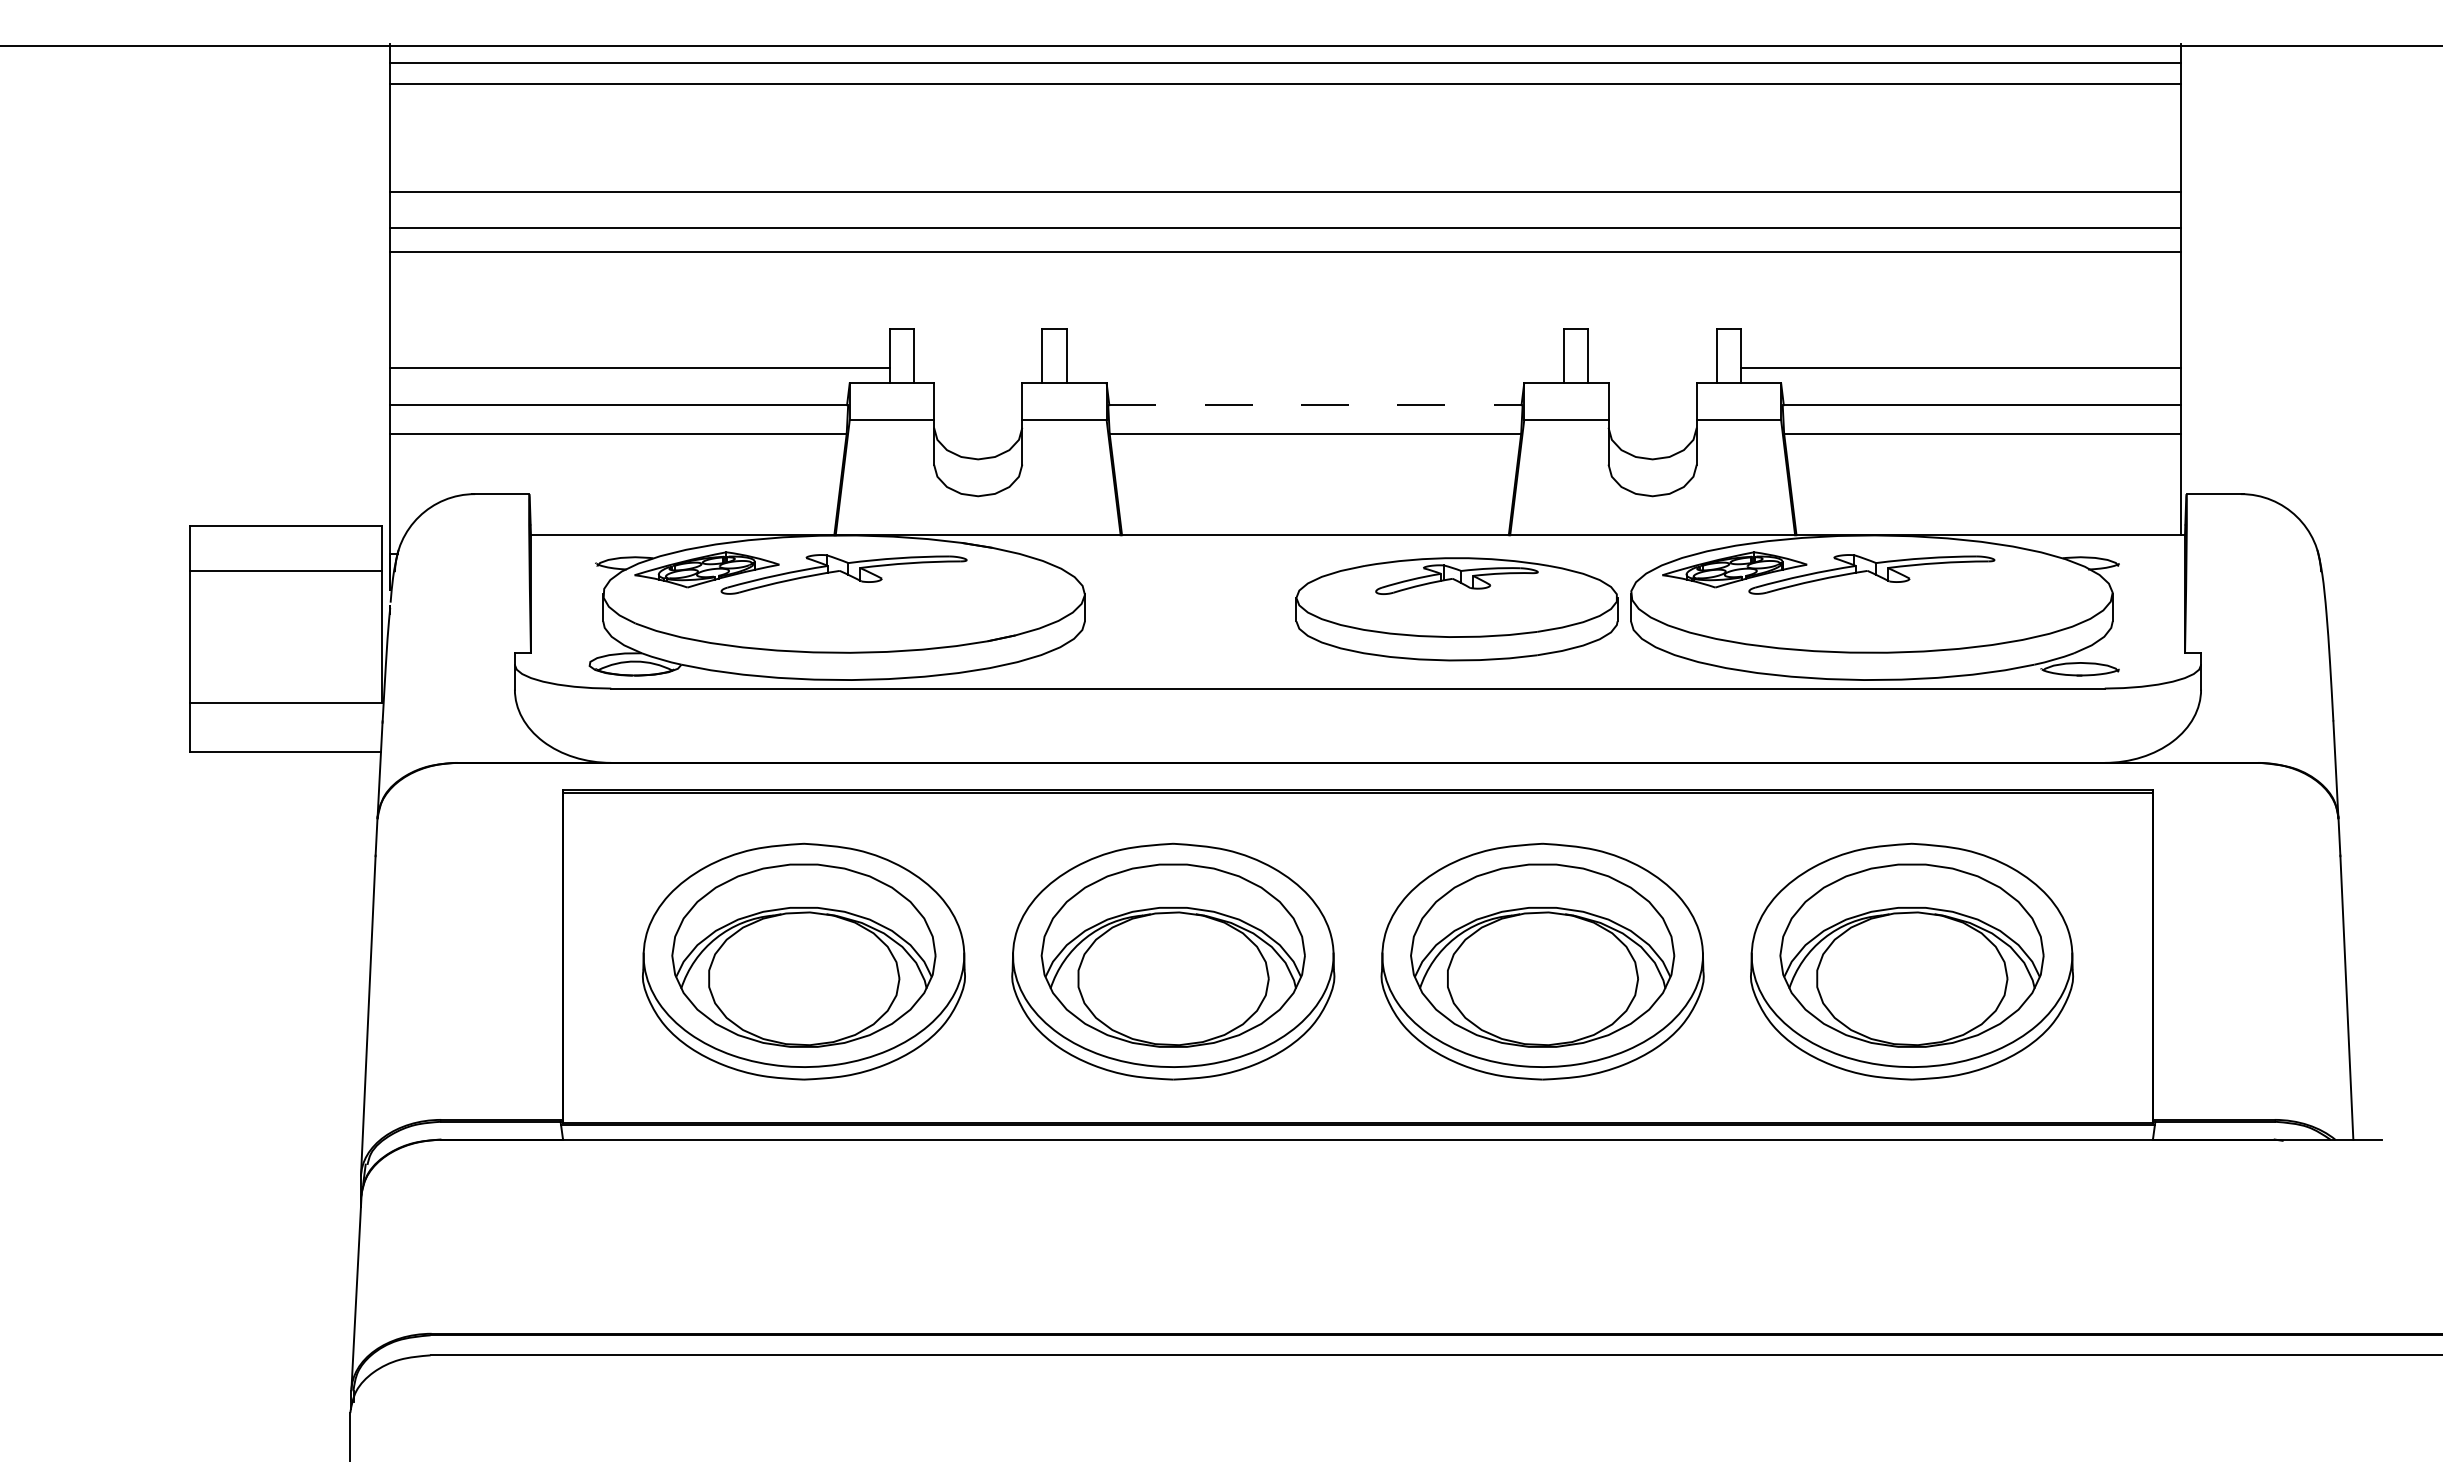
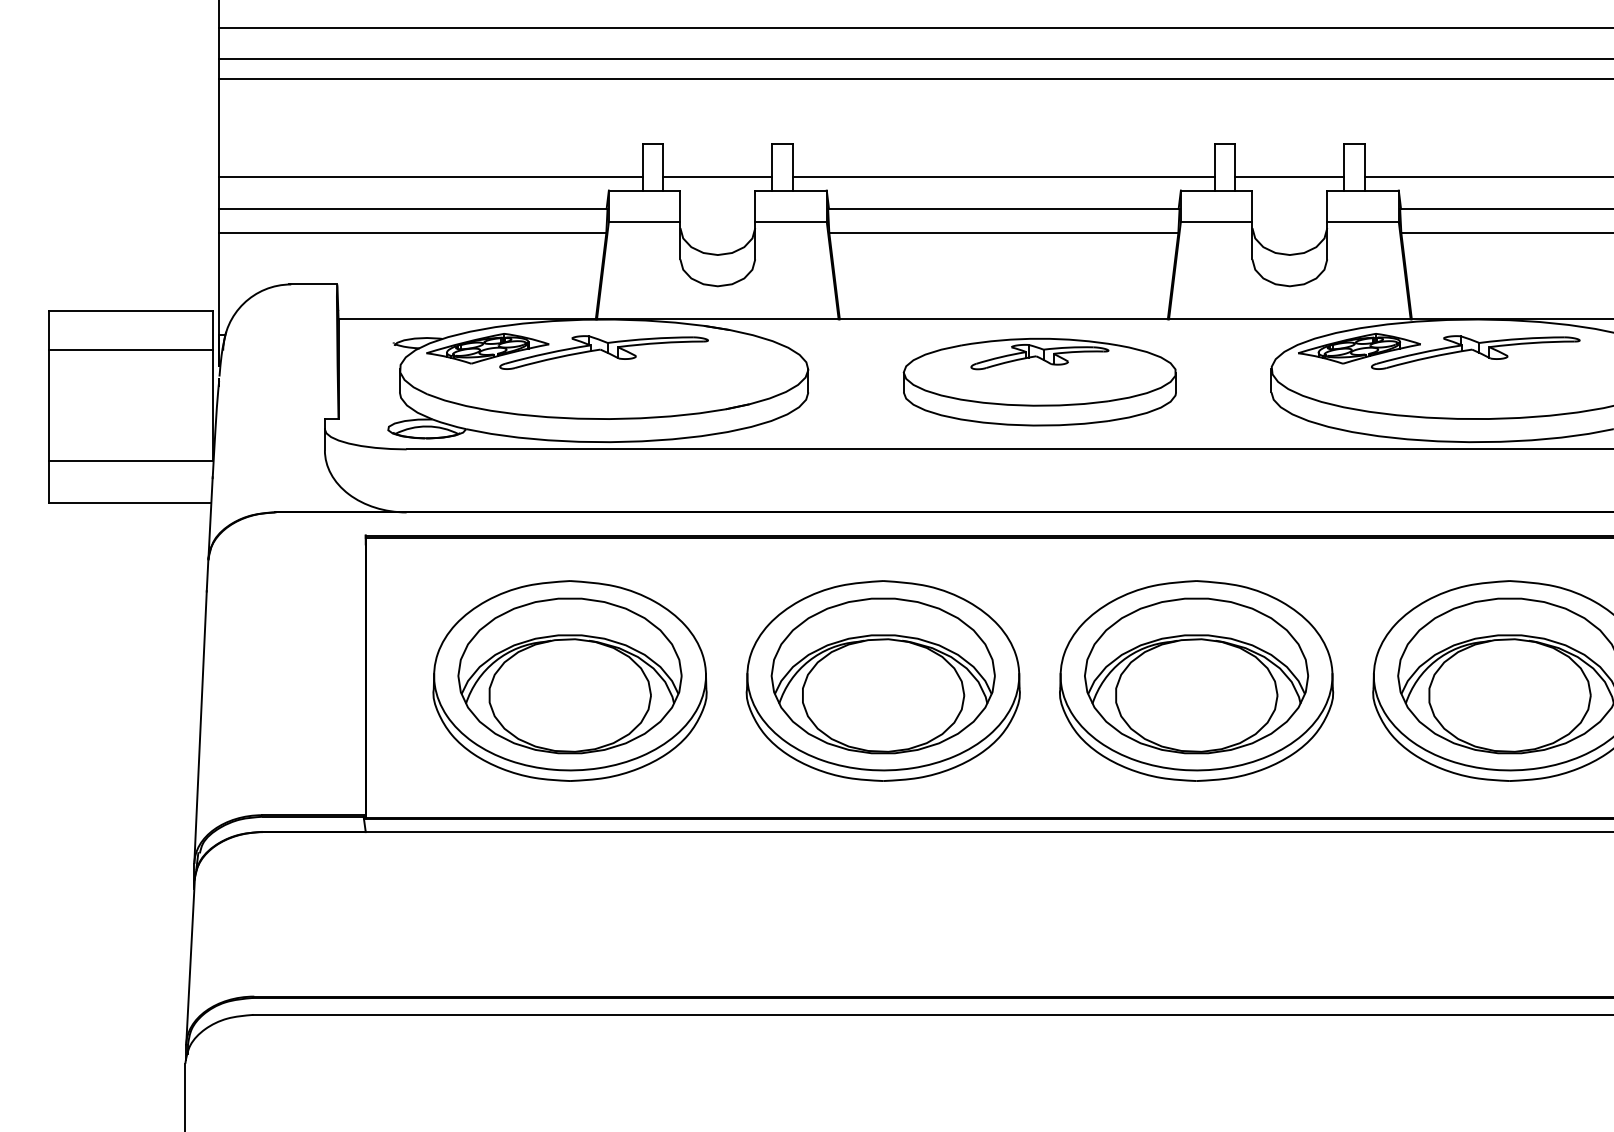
line: (977, 367) -> (717, 177), added
line: (1315, 367) -> (1003, 177), added
line: (1652, 367) -> (1289, 177), added
line: (1315, 405) -> (1003, 209), dashed -> solid
part: (1456, 609) -> (1039, 382), moved

